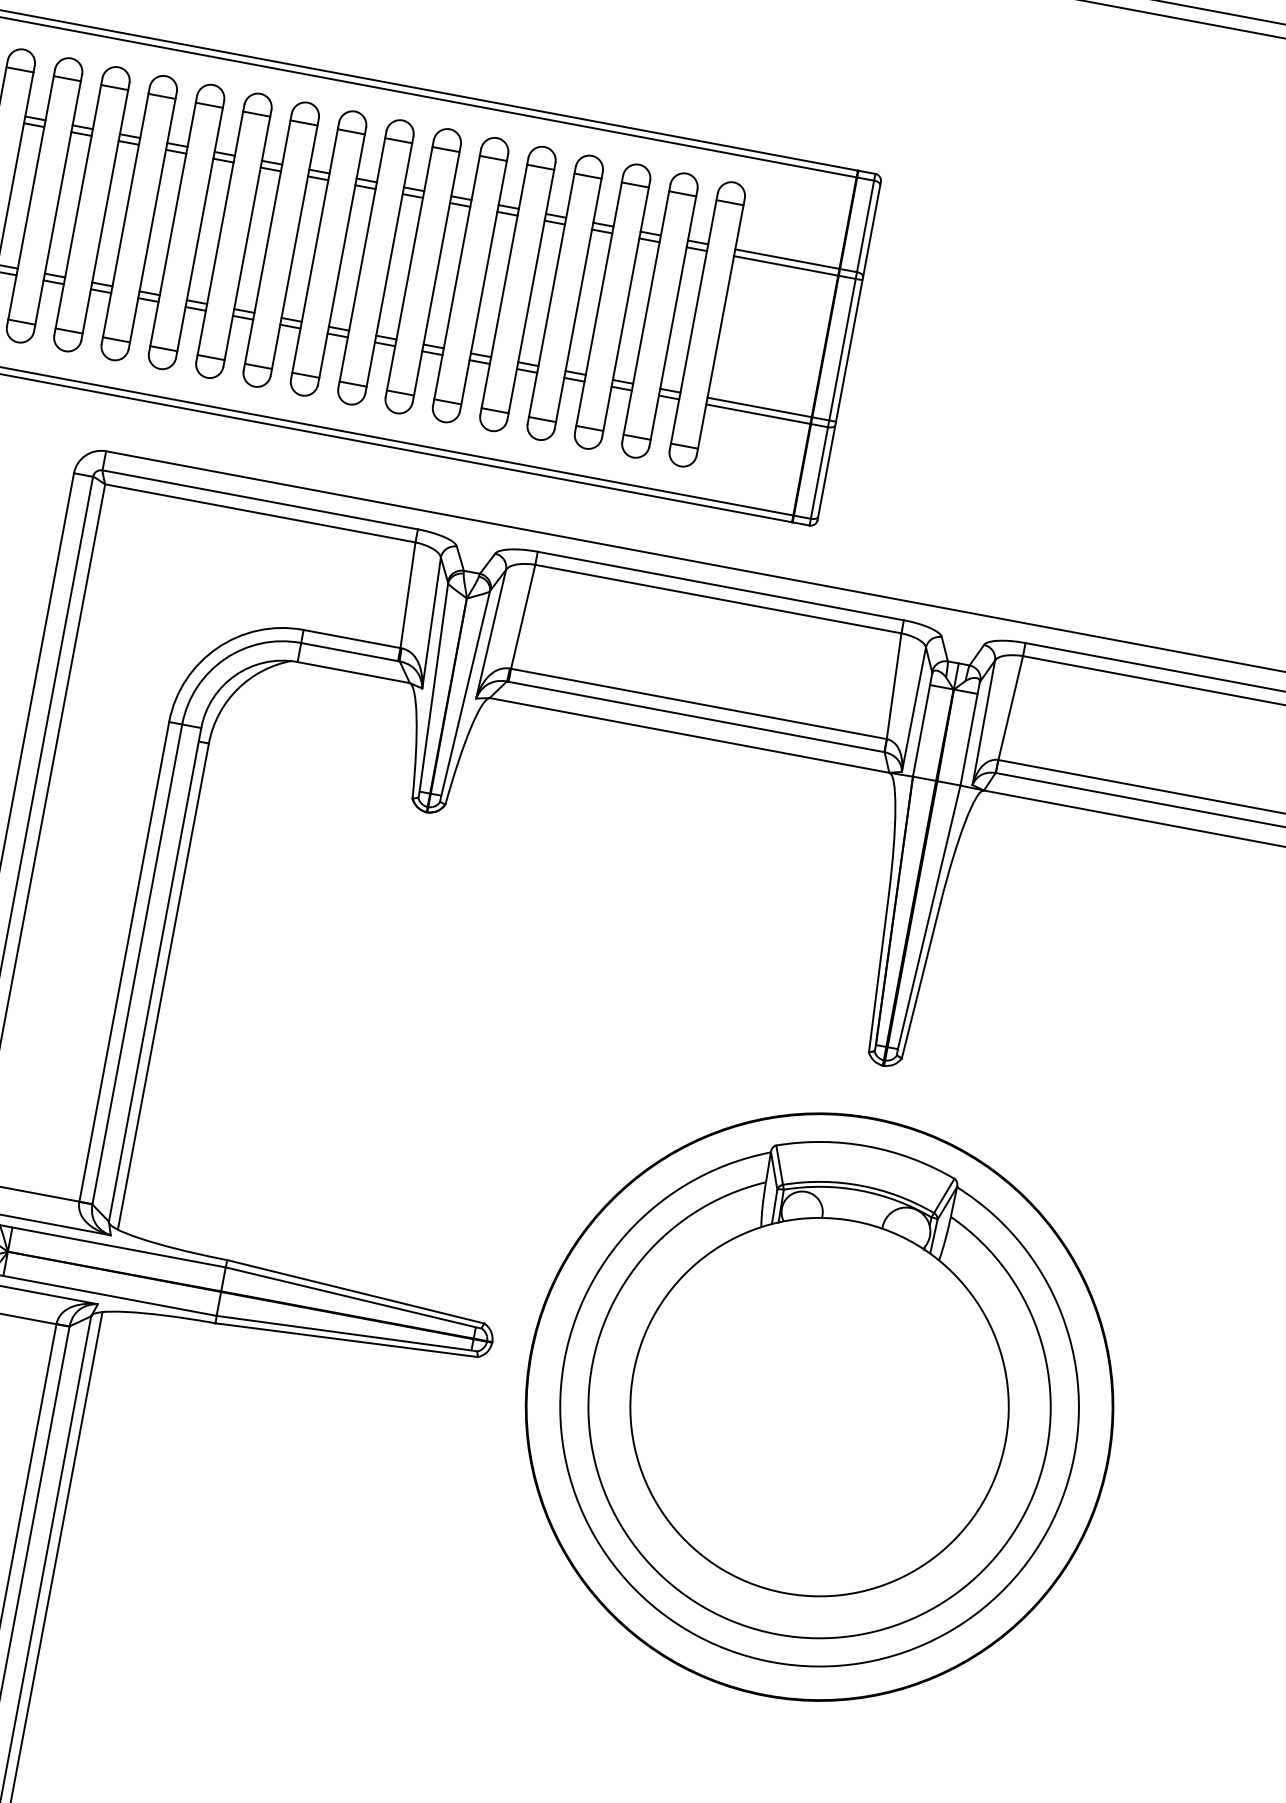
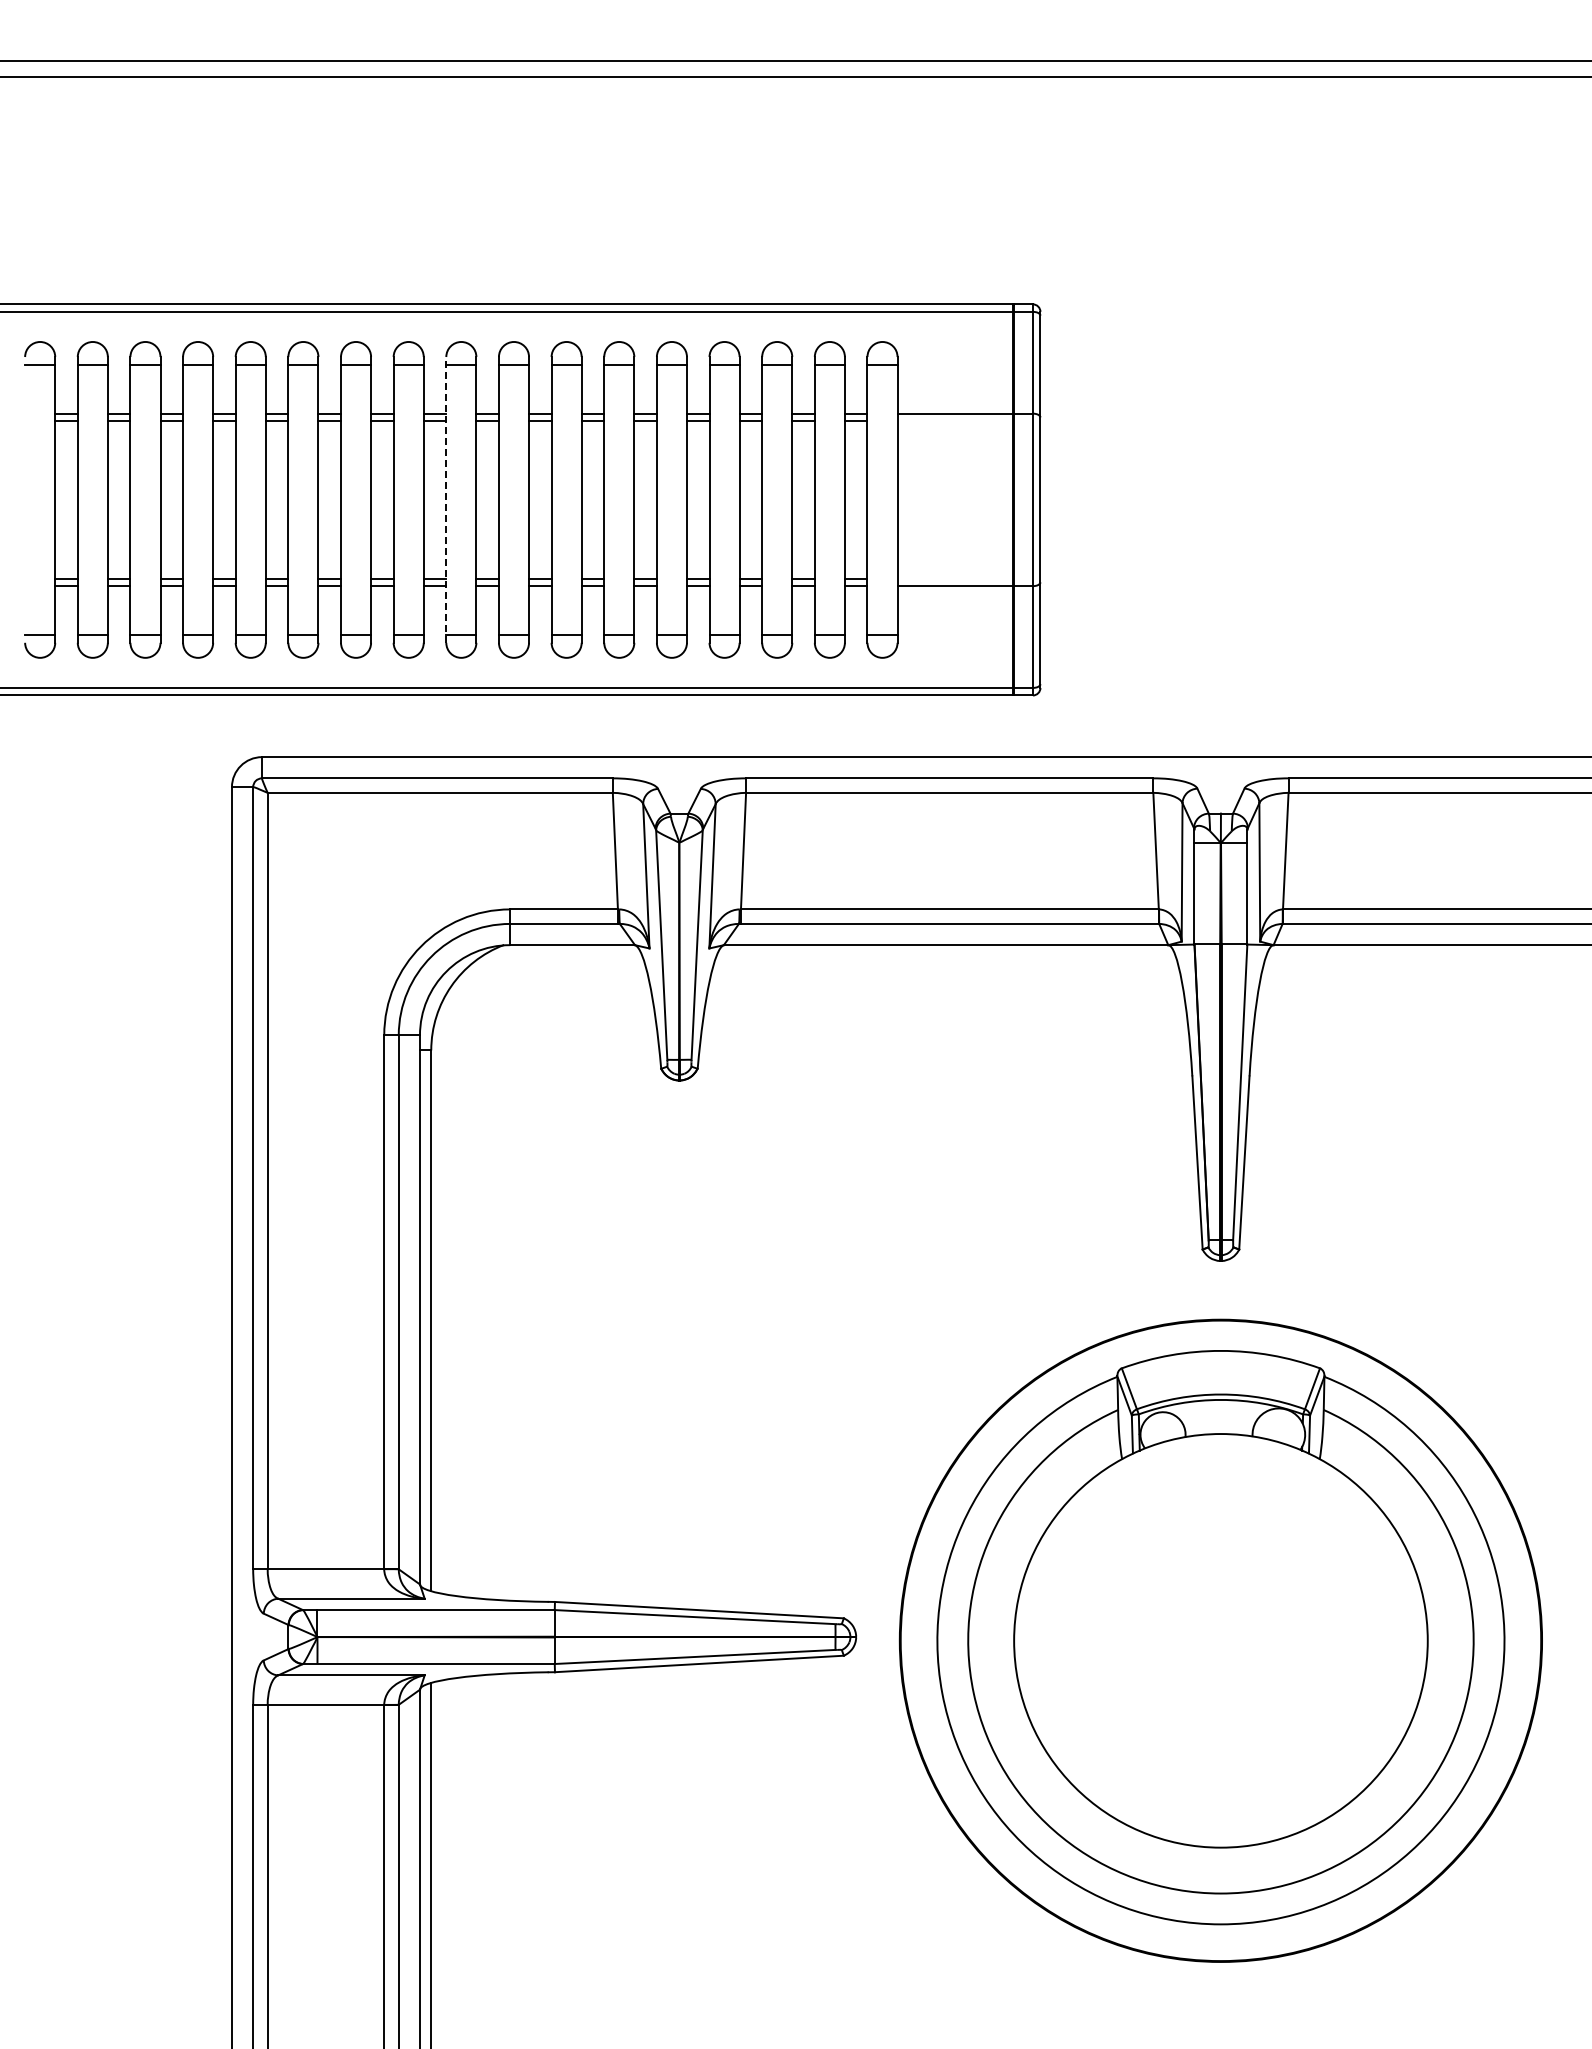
line: (315, 250) -> (446, 499), solid -> dashed
line: (797, 268) -> (968, 421), removed
line: (771, 409) -> (968, 578), removed

